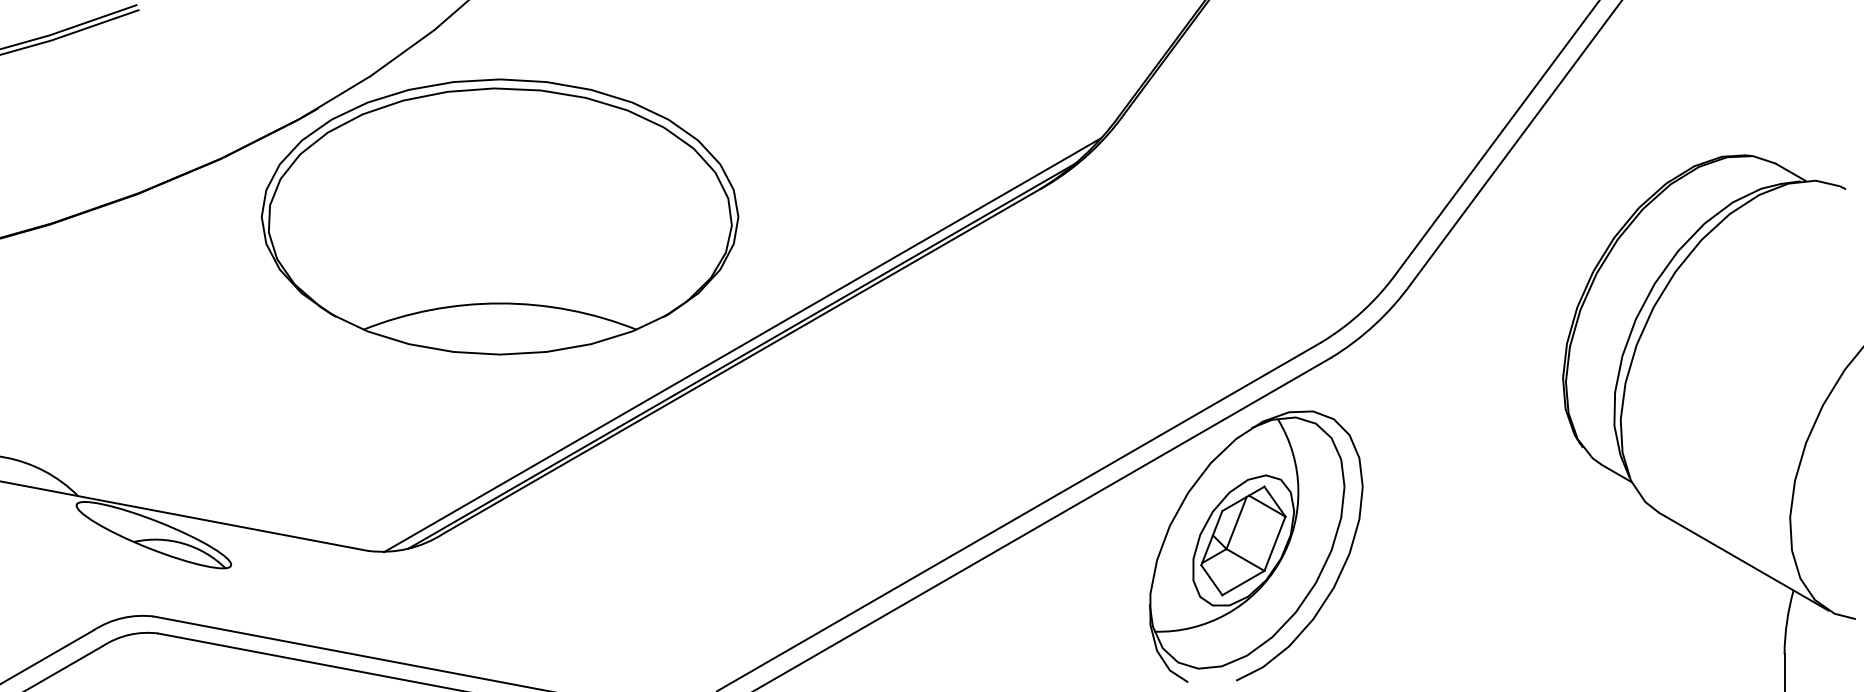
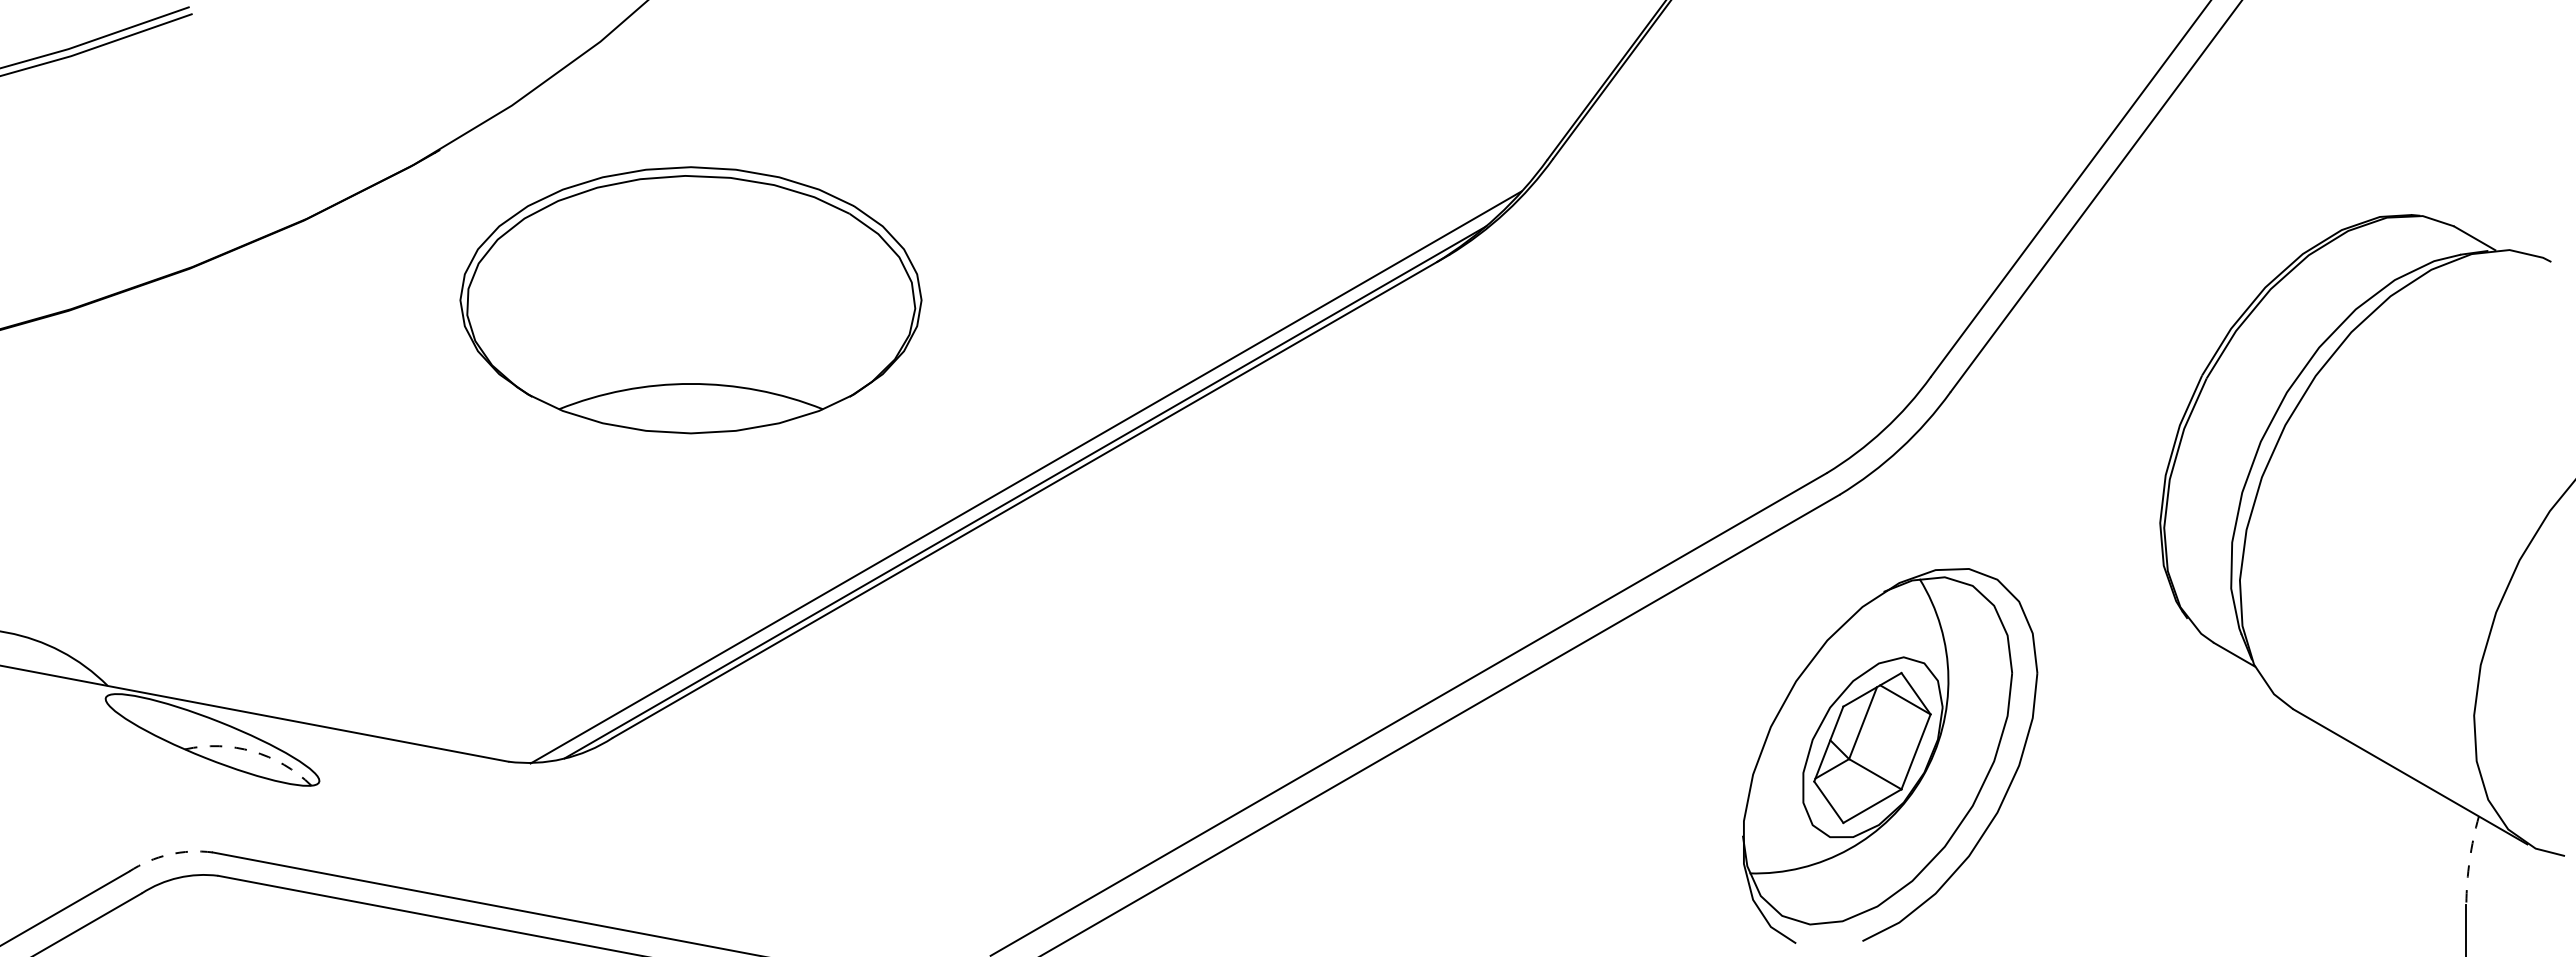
part: (499, 217) -> (690, 300), size x0.7
arc: (182, 543) -> (252, 751), solid -> dashed
part: (1256, 546) -> (1890, 755), moved
arc: (122, 618) -> (169, 854), solid -> dashed
arc: (1786, 622) -> (2469, 860), solid -> dashed

